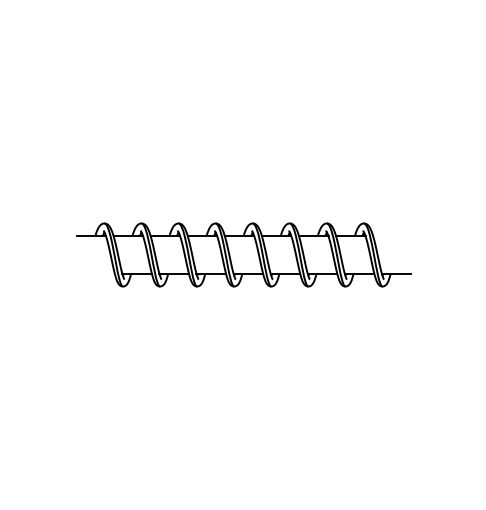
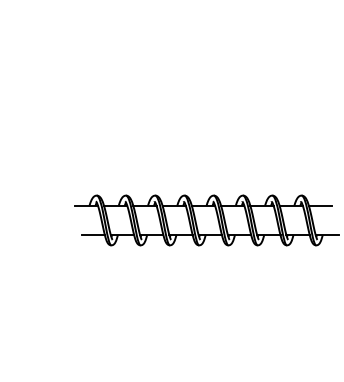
line: (387, 236) -> (320, 205), added
line: (99, 273) -> (92, 235), added

